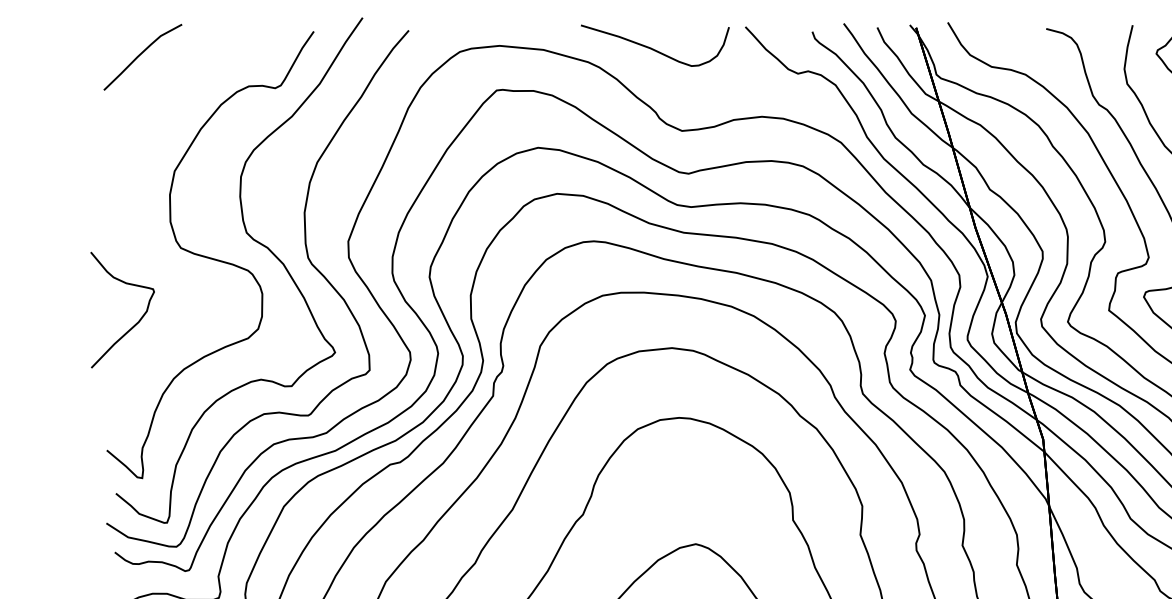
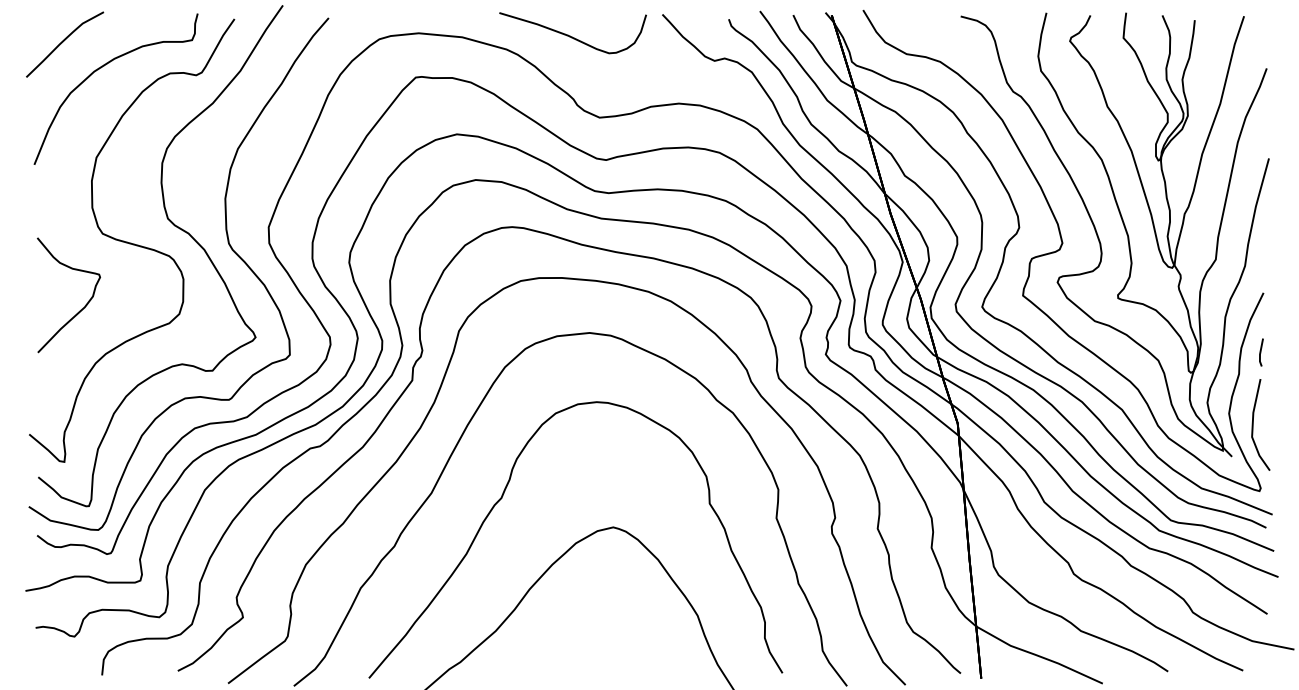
curve: (179, 81) -> (101, 68), added
curve: (134, 324) -> (80, 309), moved

